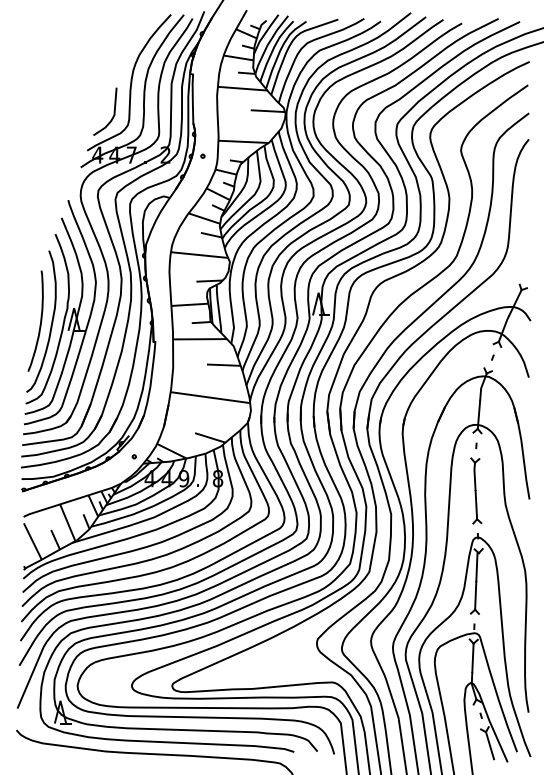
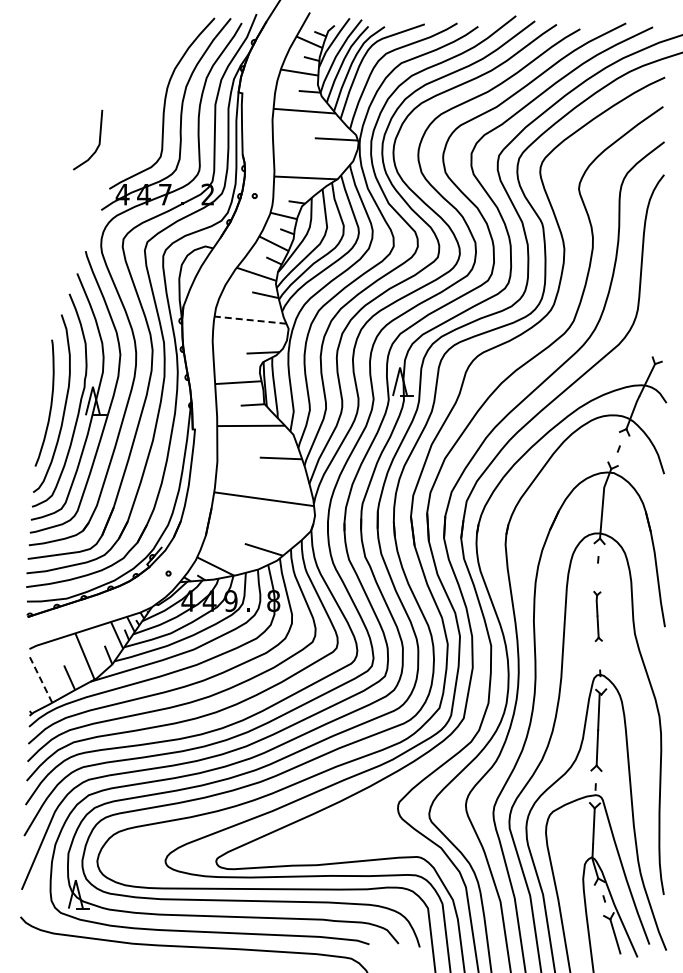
line: (113, 113) -> (98, 142), moved
line: (199, 255) -> (250, 320), solid -> dashed
part: (475, 490) -> (597, 616), size x0.6
line: (32, 541) -> (40, 679), solid -> dashed

